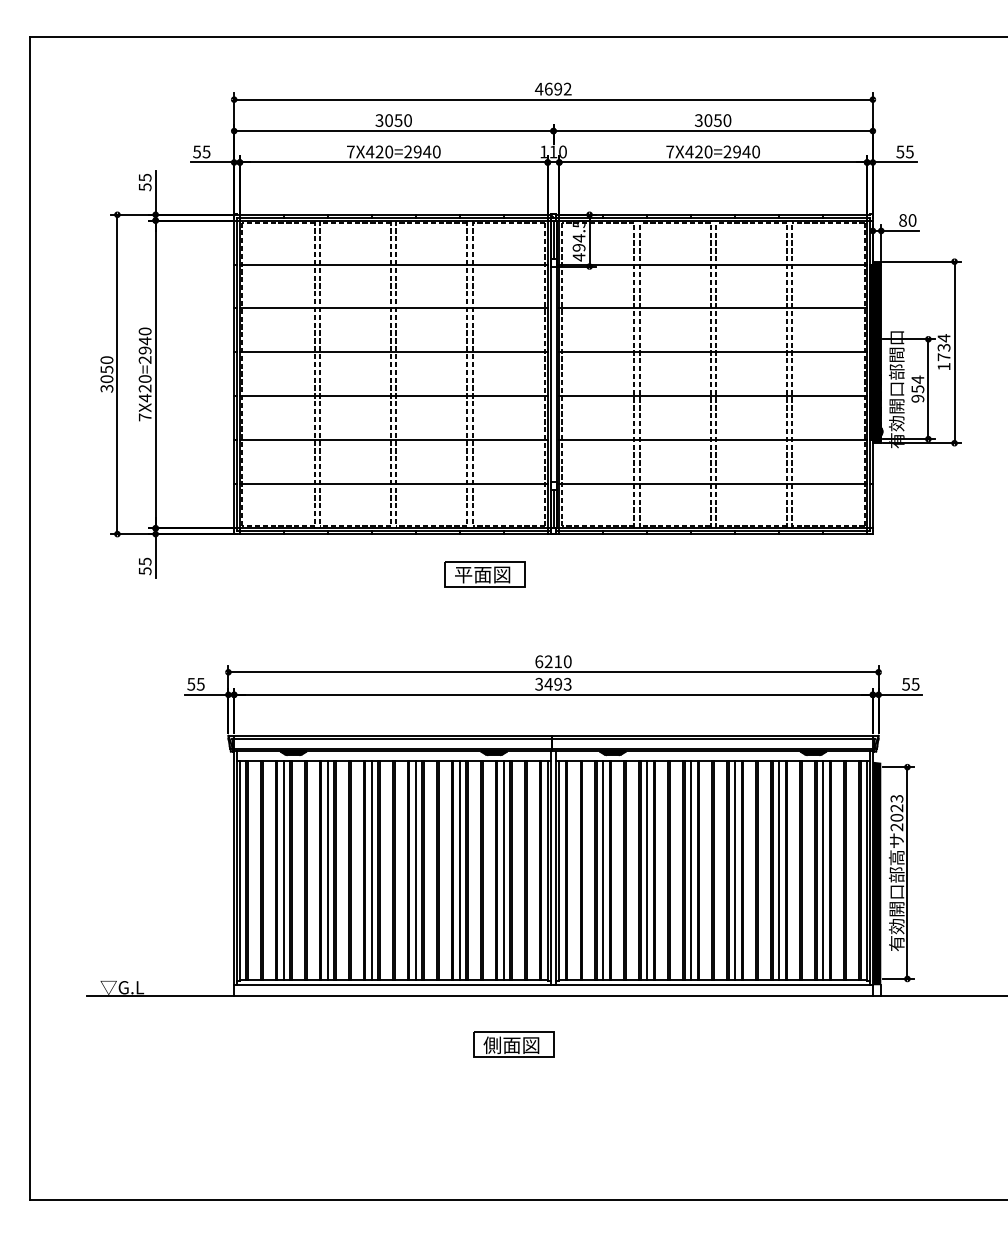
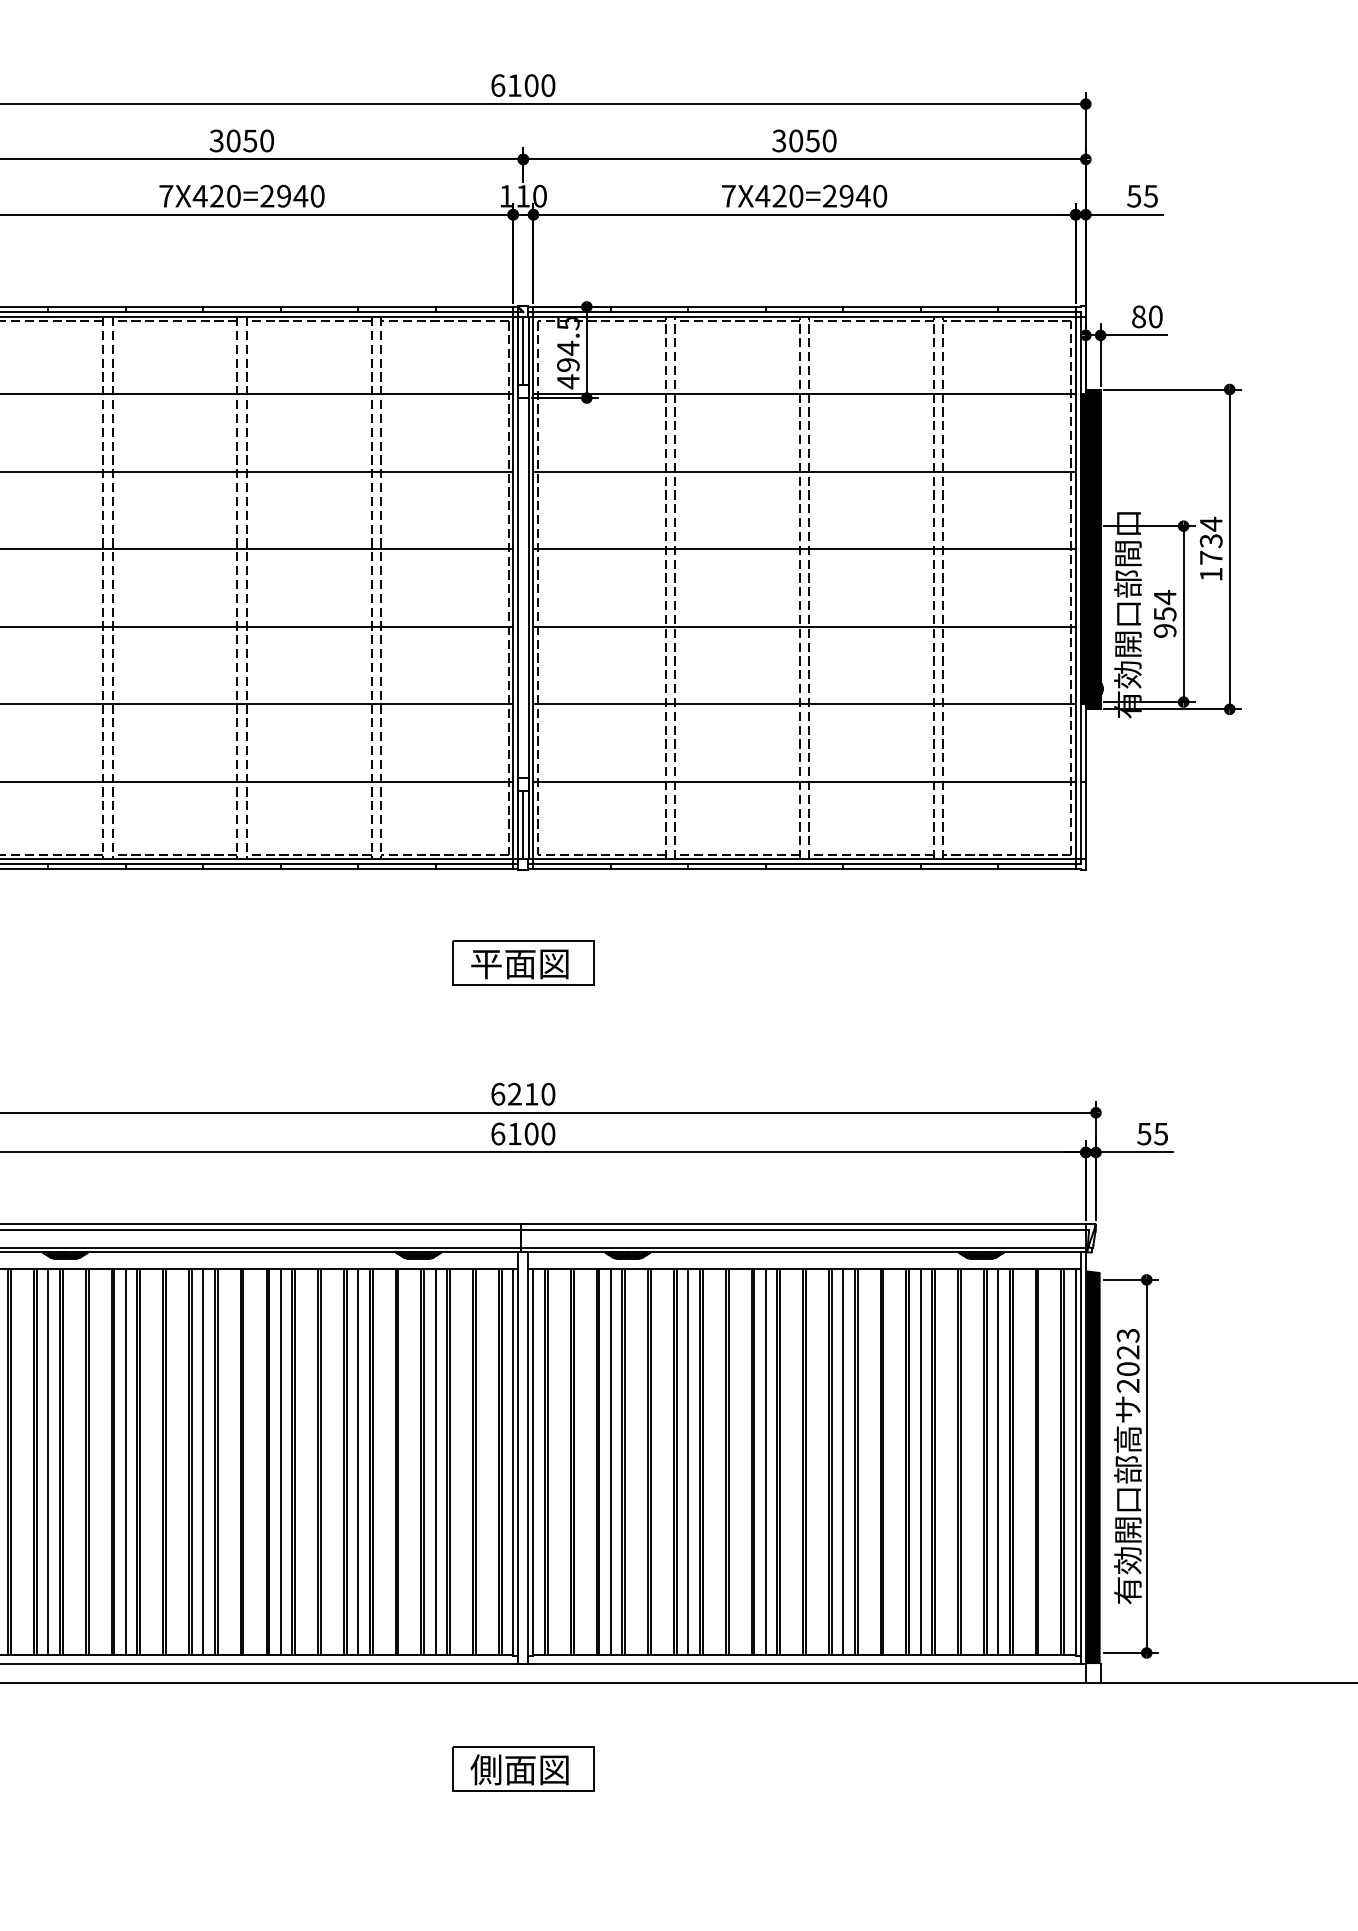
text: (552, 88) -> (521, 84), 4692 -> 6100
part: (484, 574) -> (523, 963), moved
text: (553, 683) -> (523, 1132), 3493 -> 6100
part: (513, 1044) -> (523, 1768), moved

